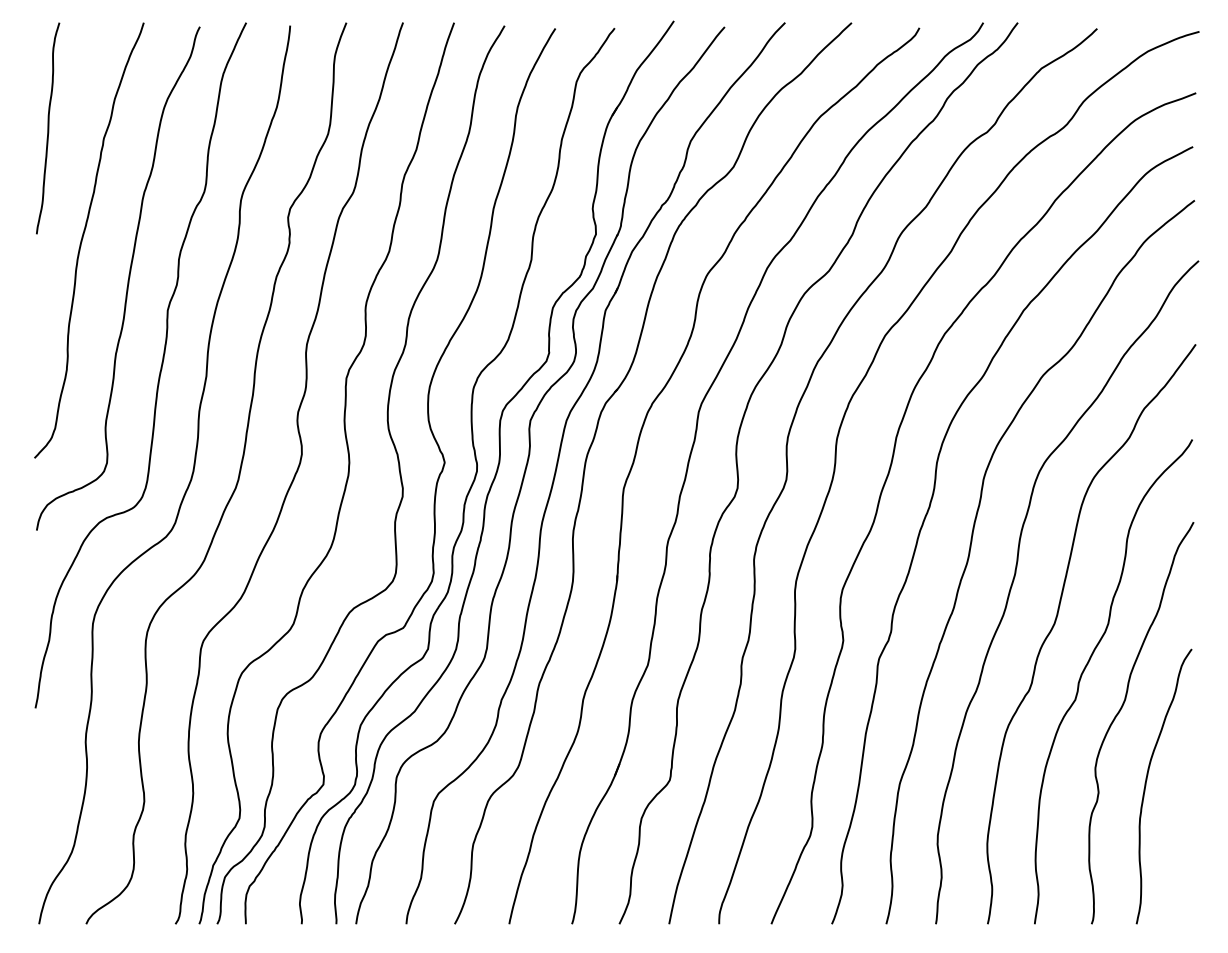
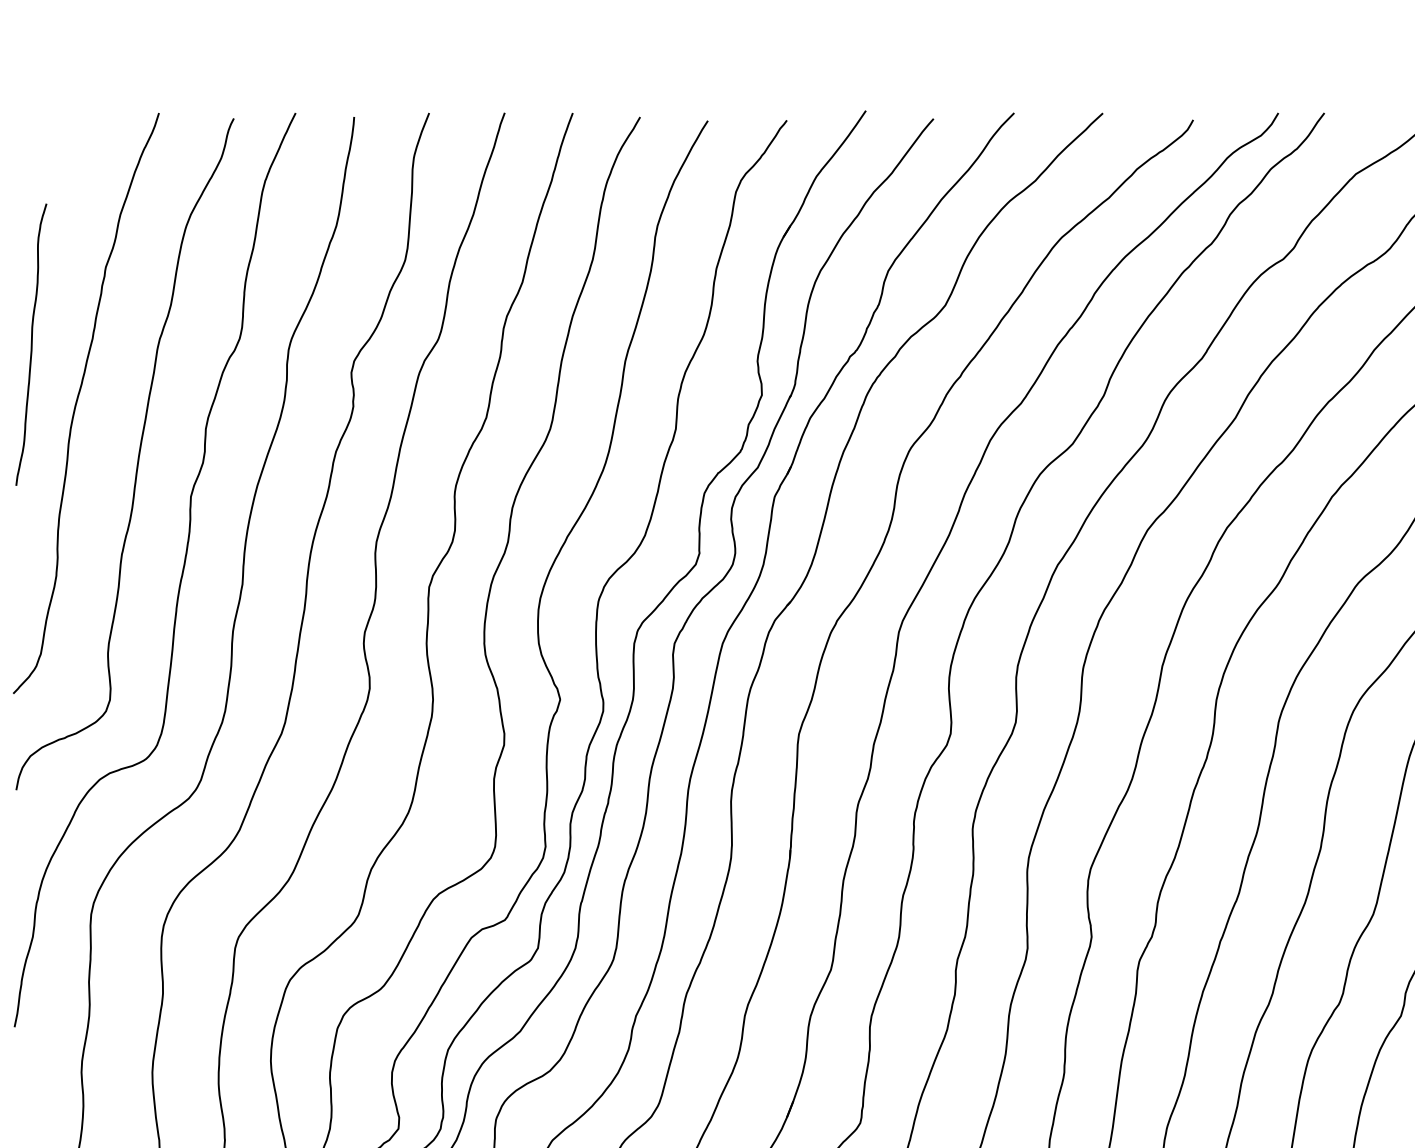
curve: (48, 128) -> (31, 344), moved

